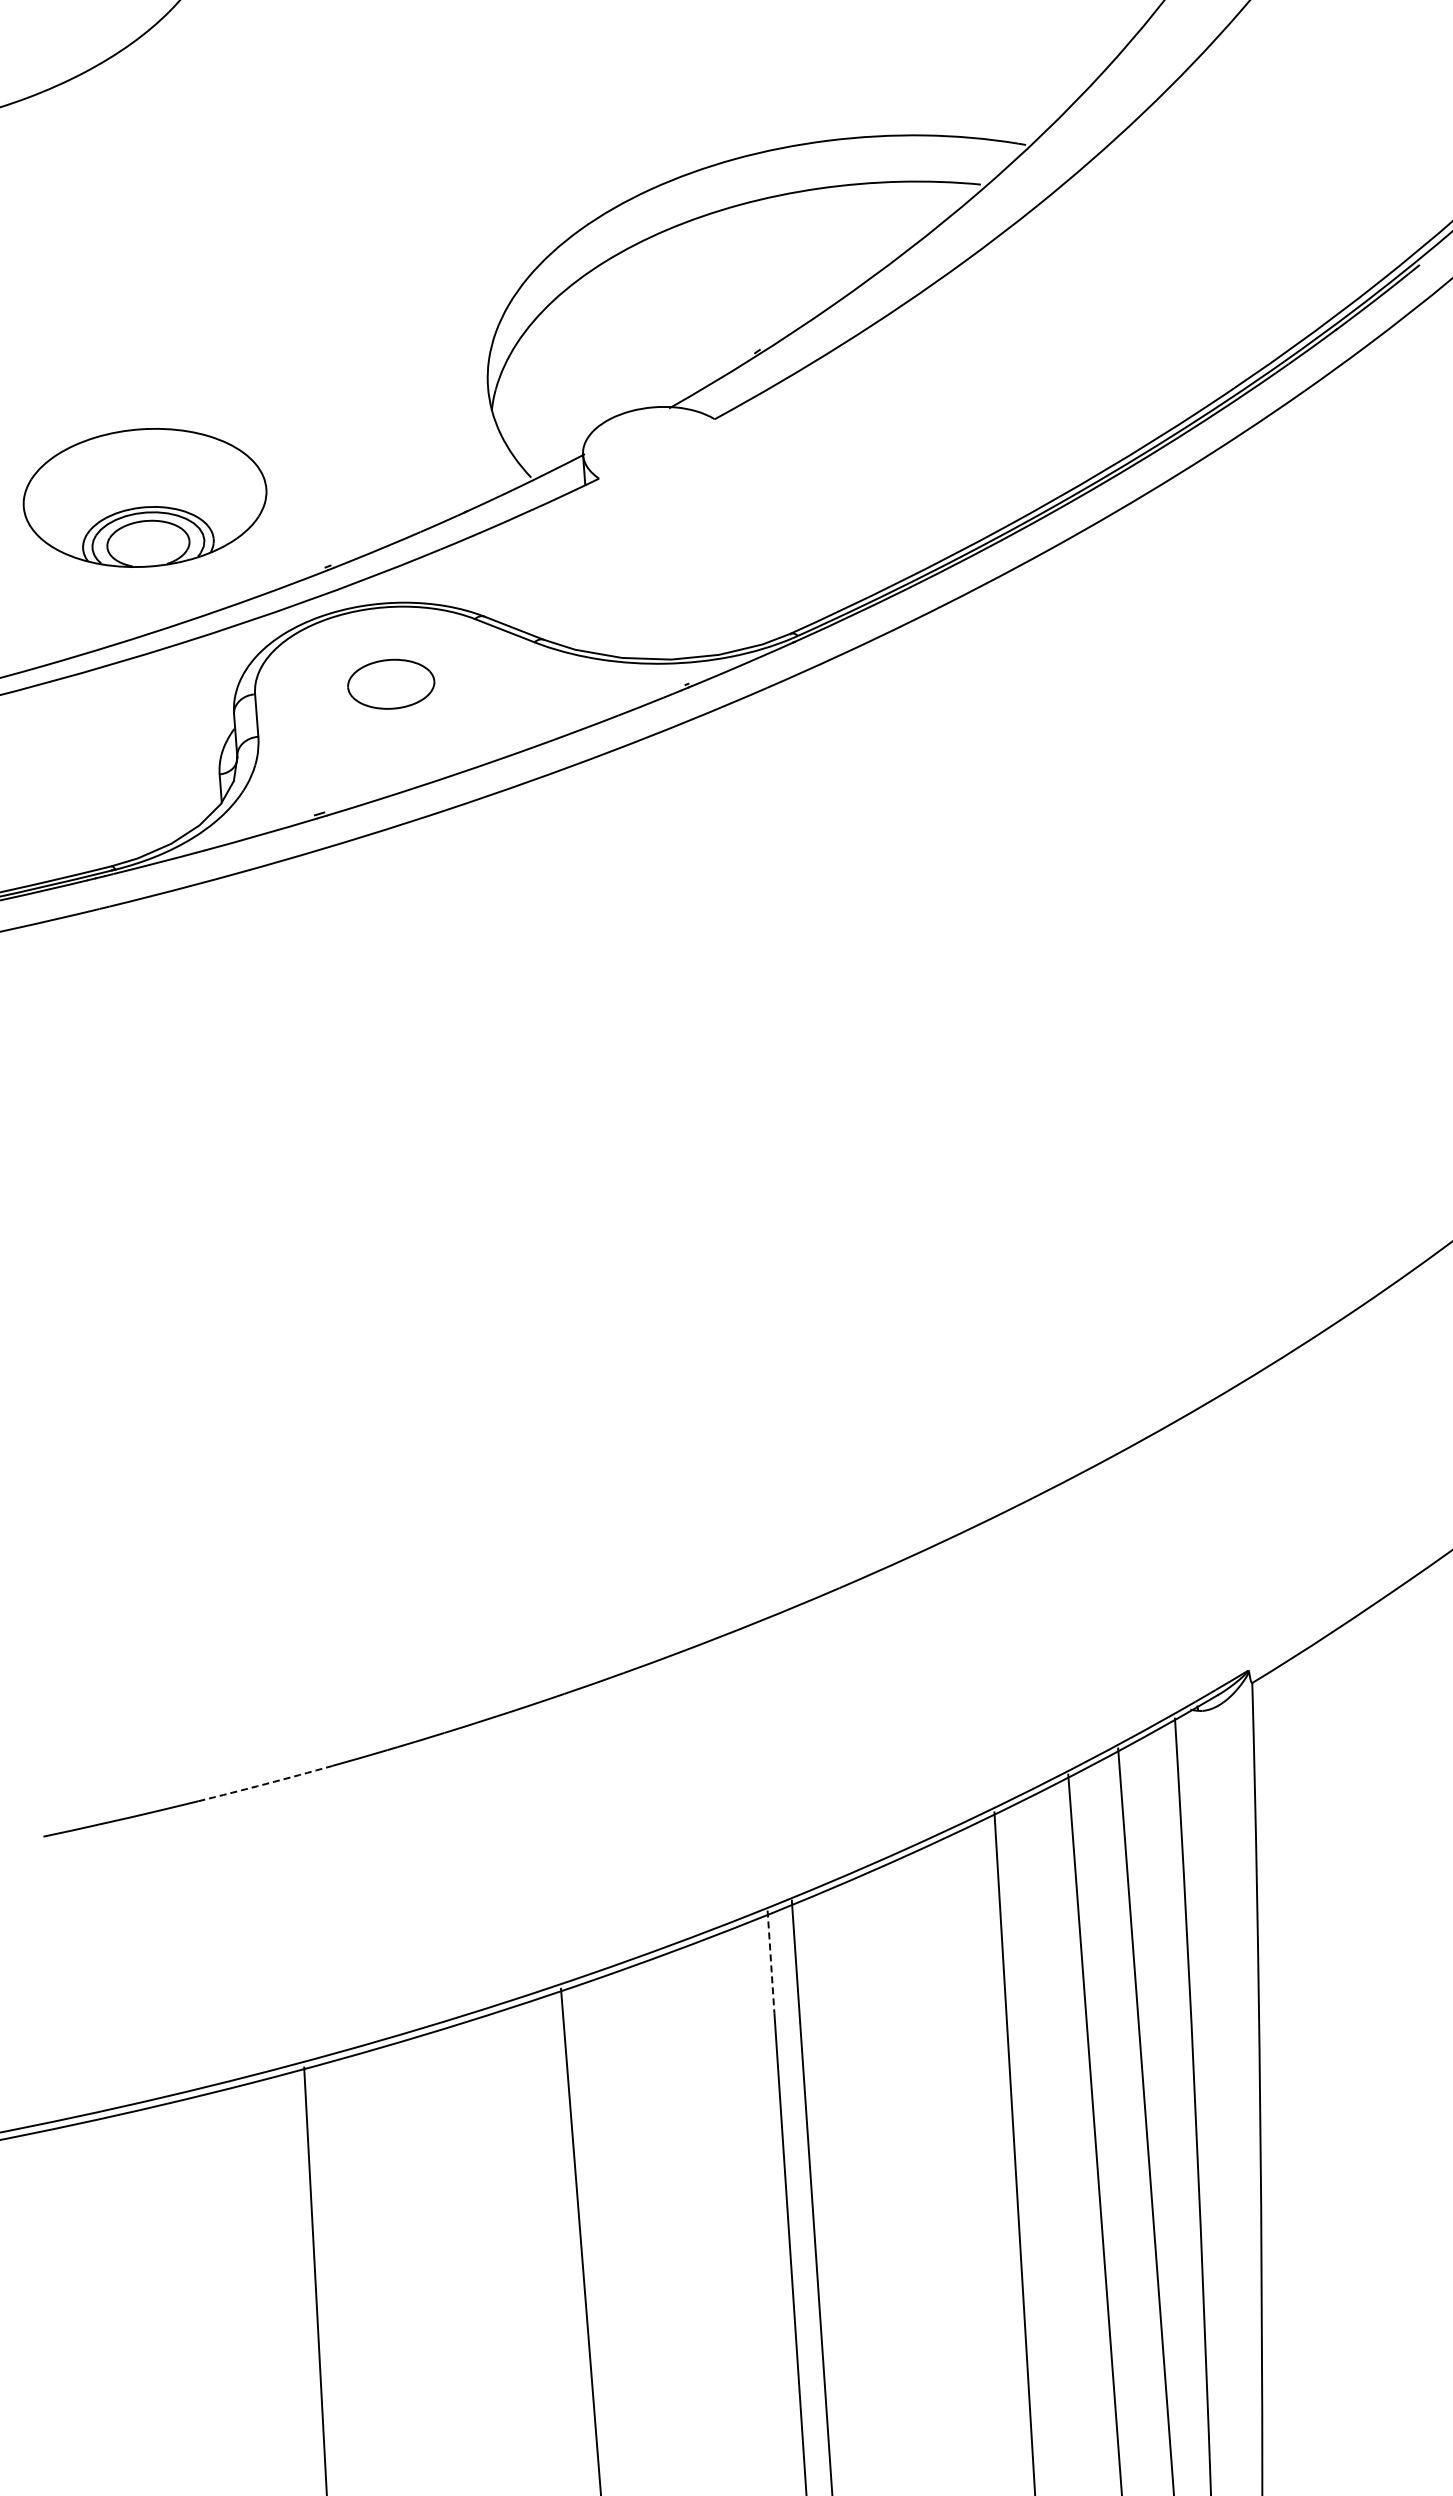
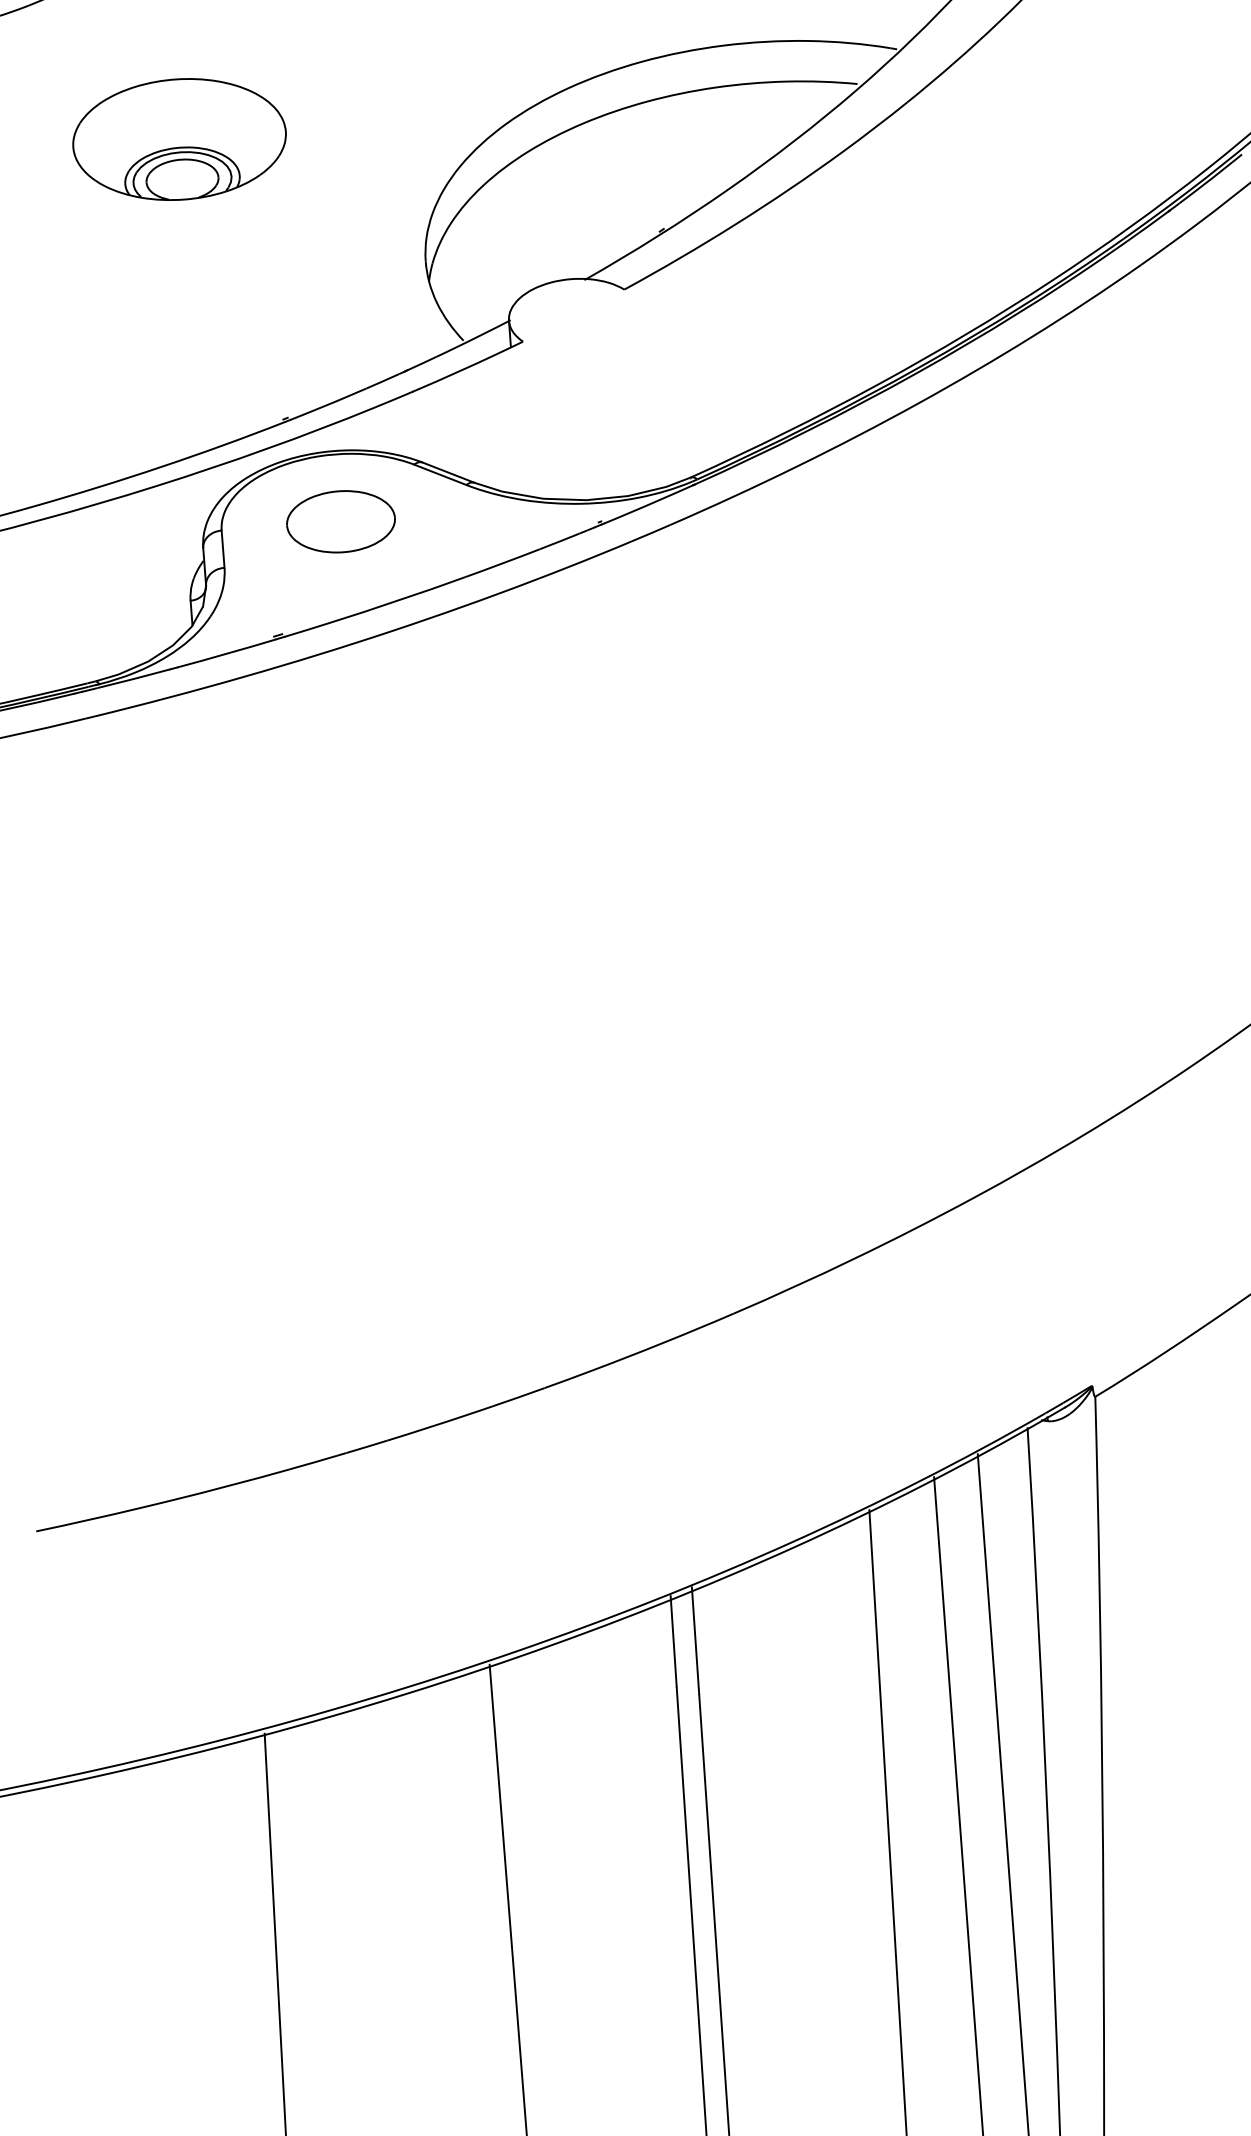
part: (144, 497) -> (179, 139), moved
part: (390, 684) -> (340, 522), size x1.43
arc: (265, 1784) -> (230, 1485), dashed -> solid
line: (771, 1962) -> (674, 1641), dashed -> solid

